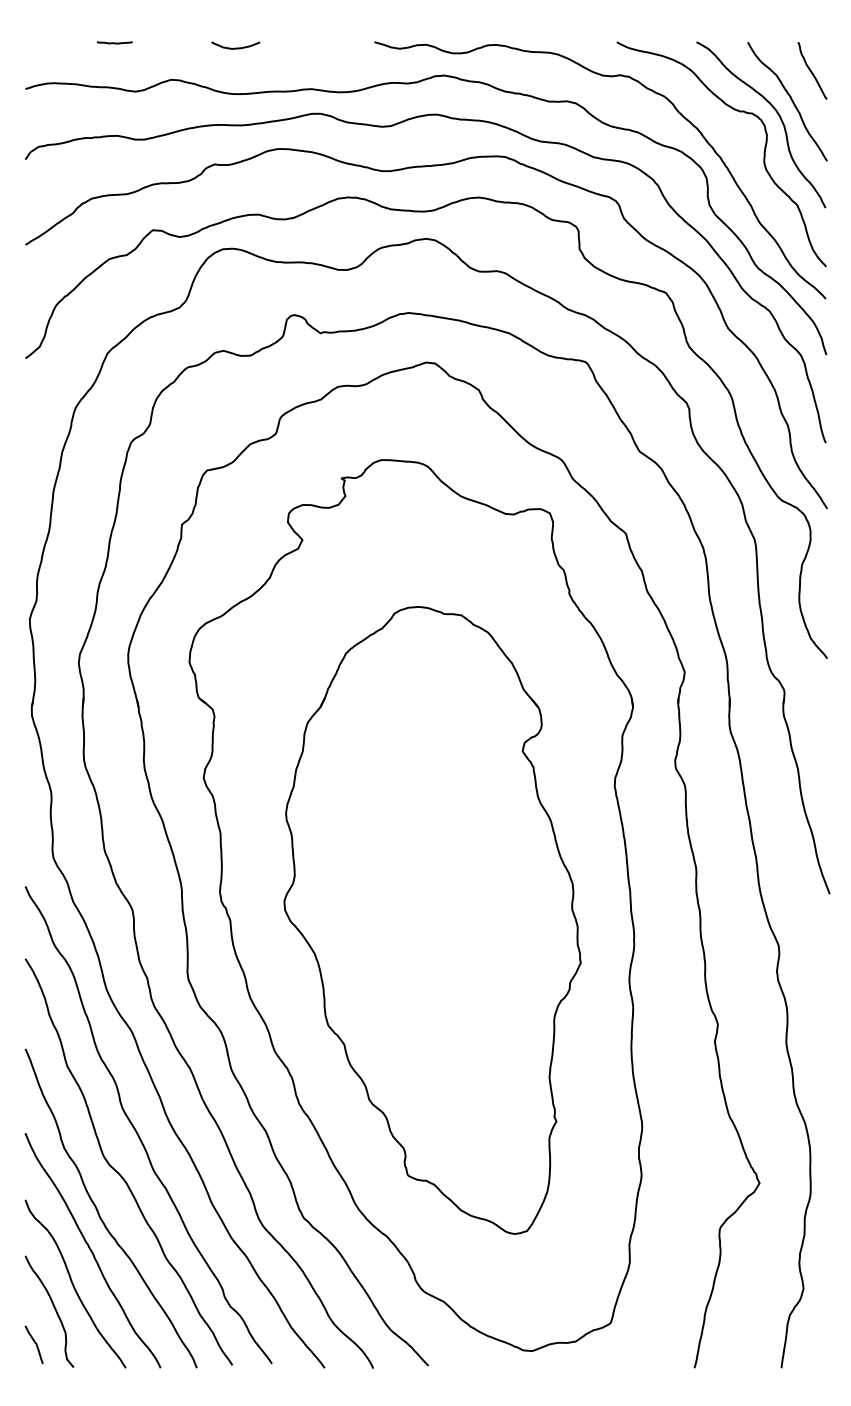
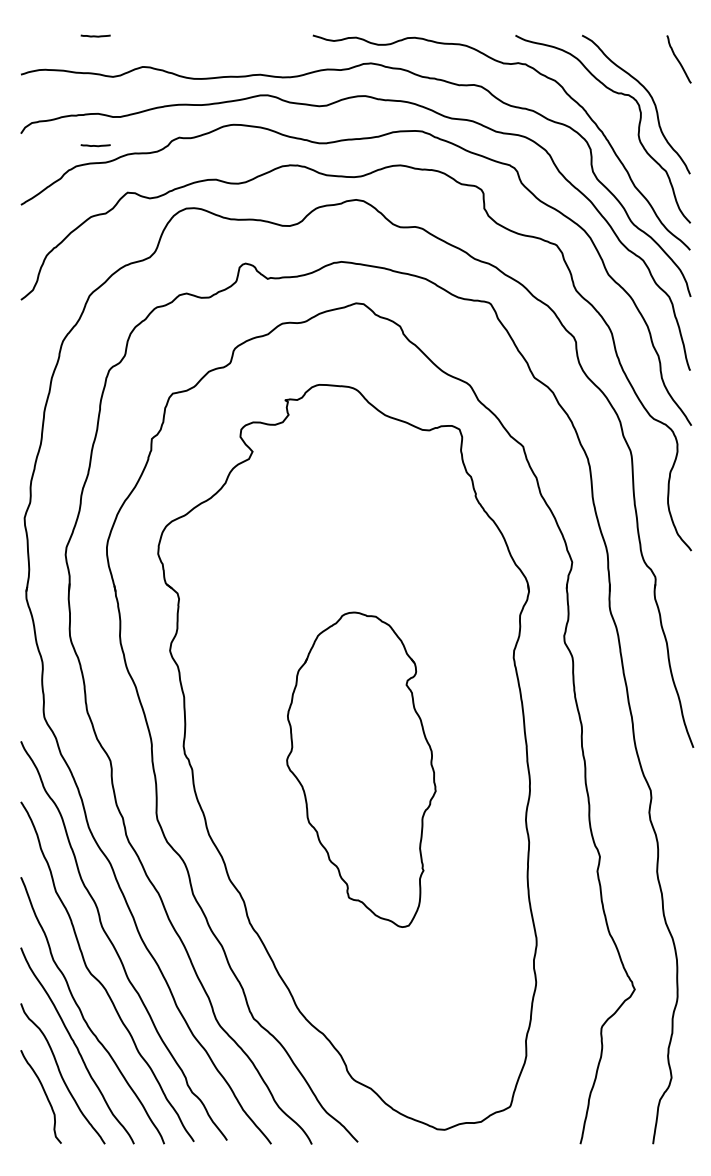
curve: (235, 47) -> (196, 39), removed
curve: (790, 99) -> (660, 83), removed
line: (114, 173) -> (95, 145), added
part: (432, 920) -> (361, 769), size x0.6
curve: (34, 1343) -> (28, 1123), removed

